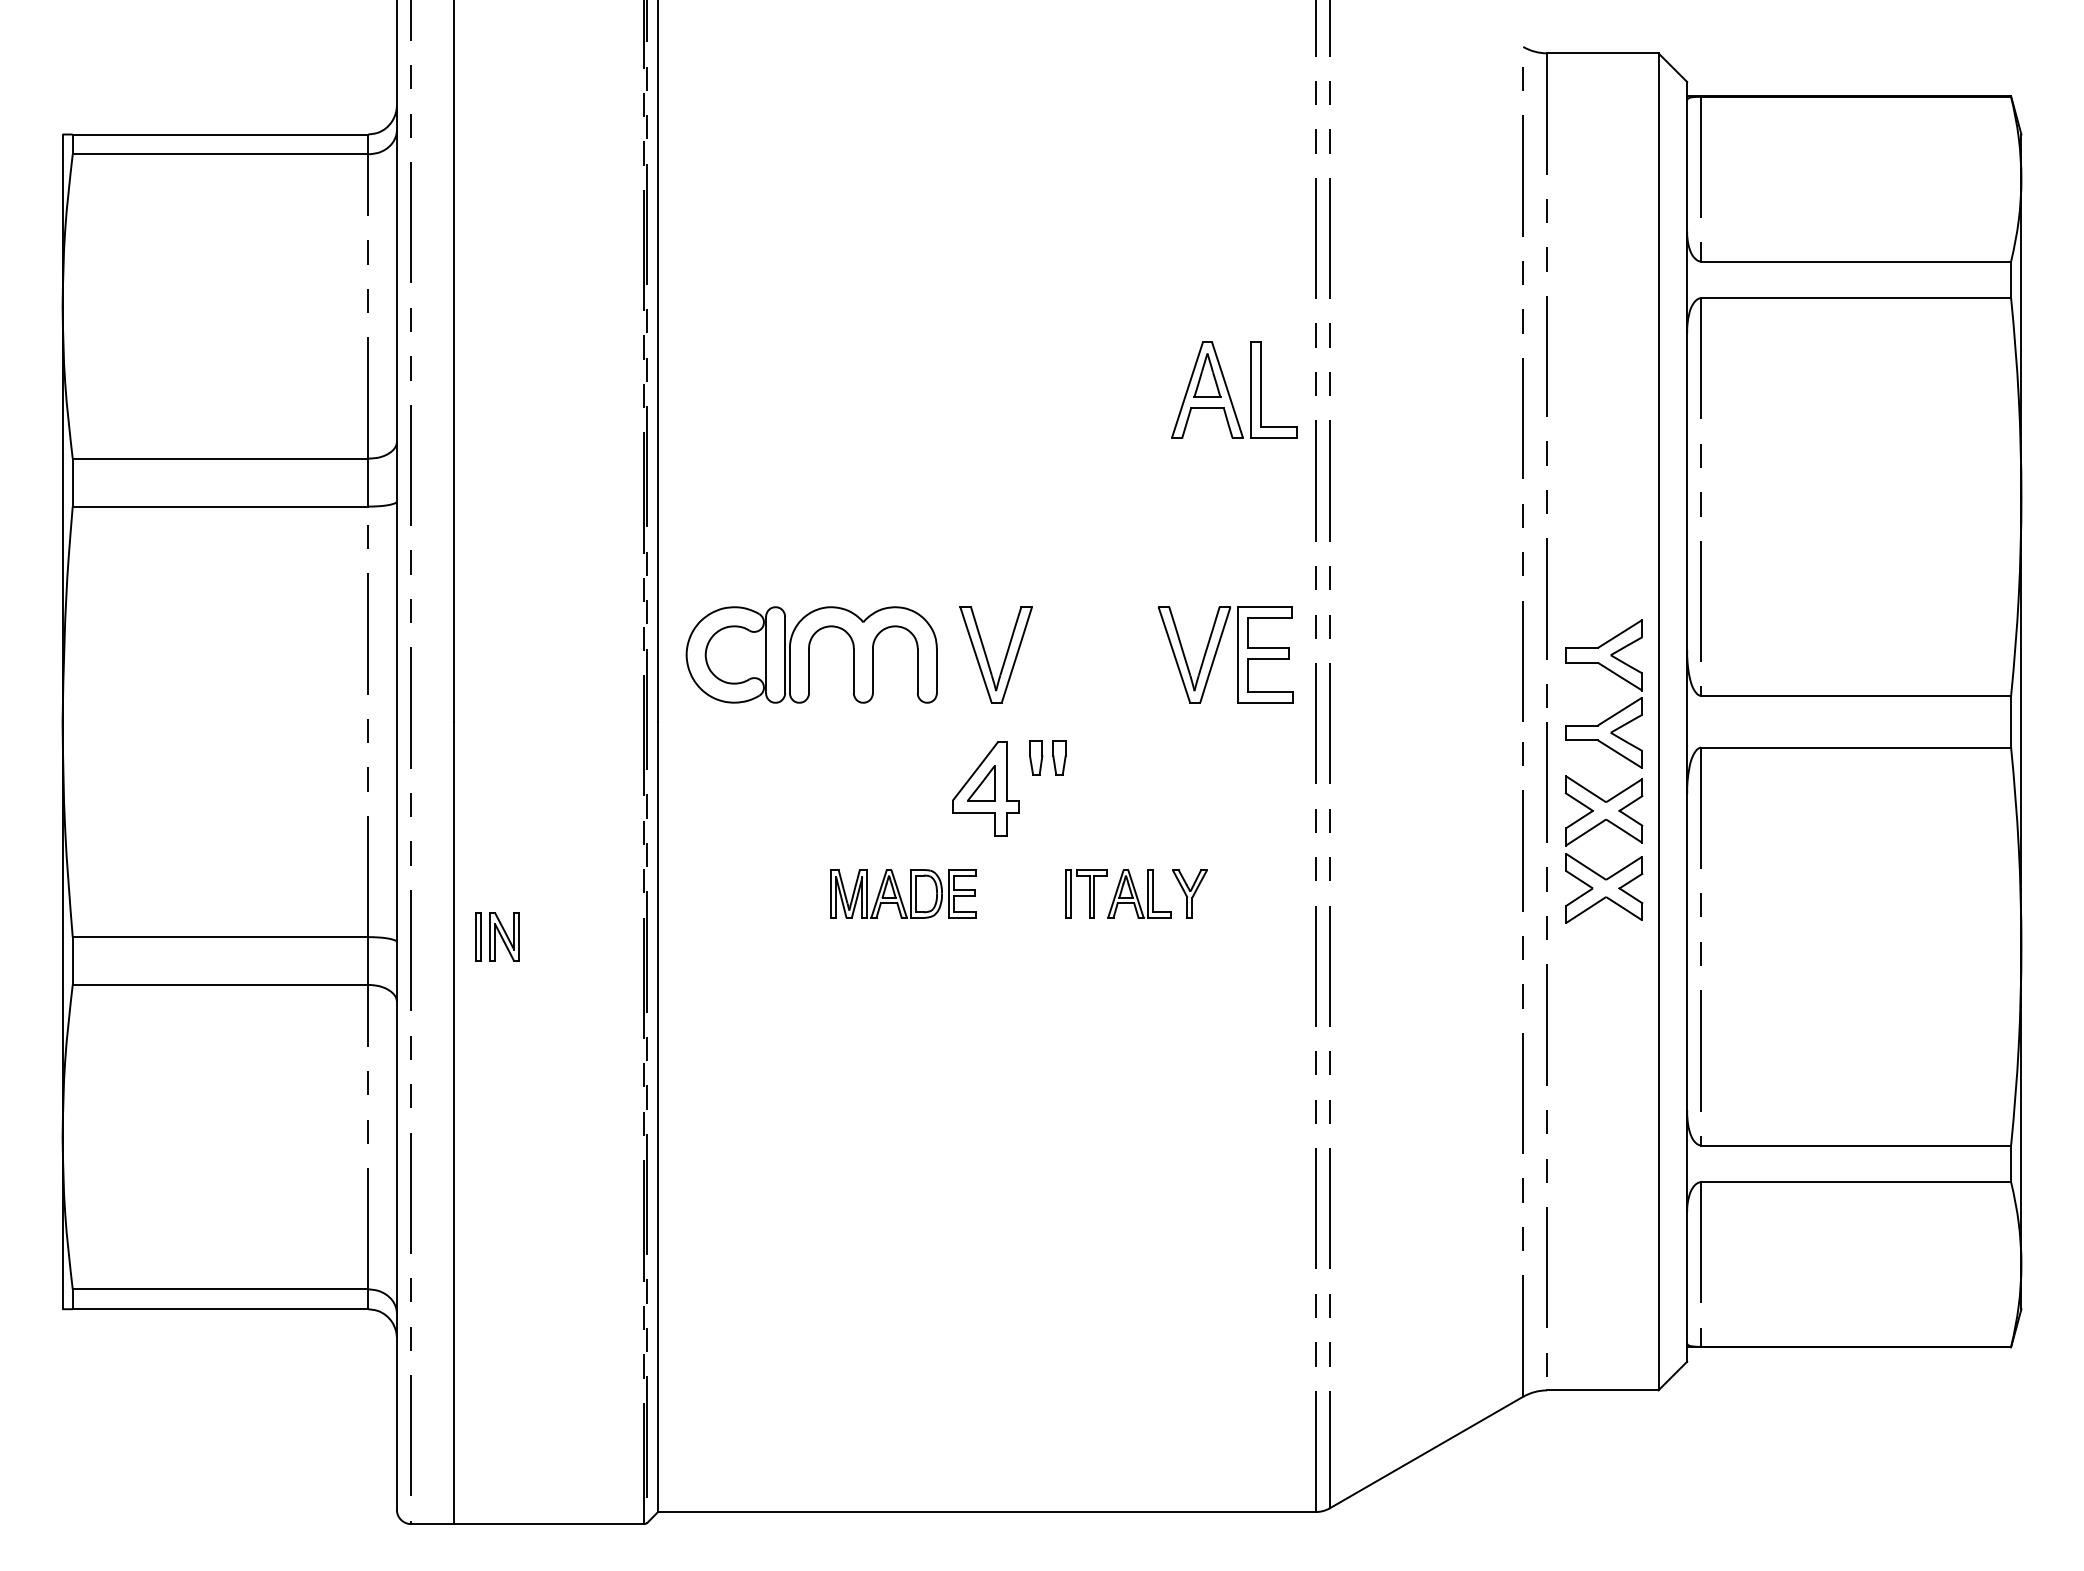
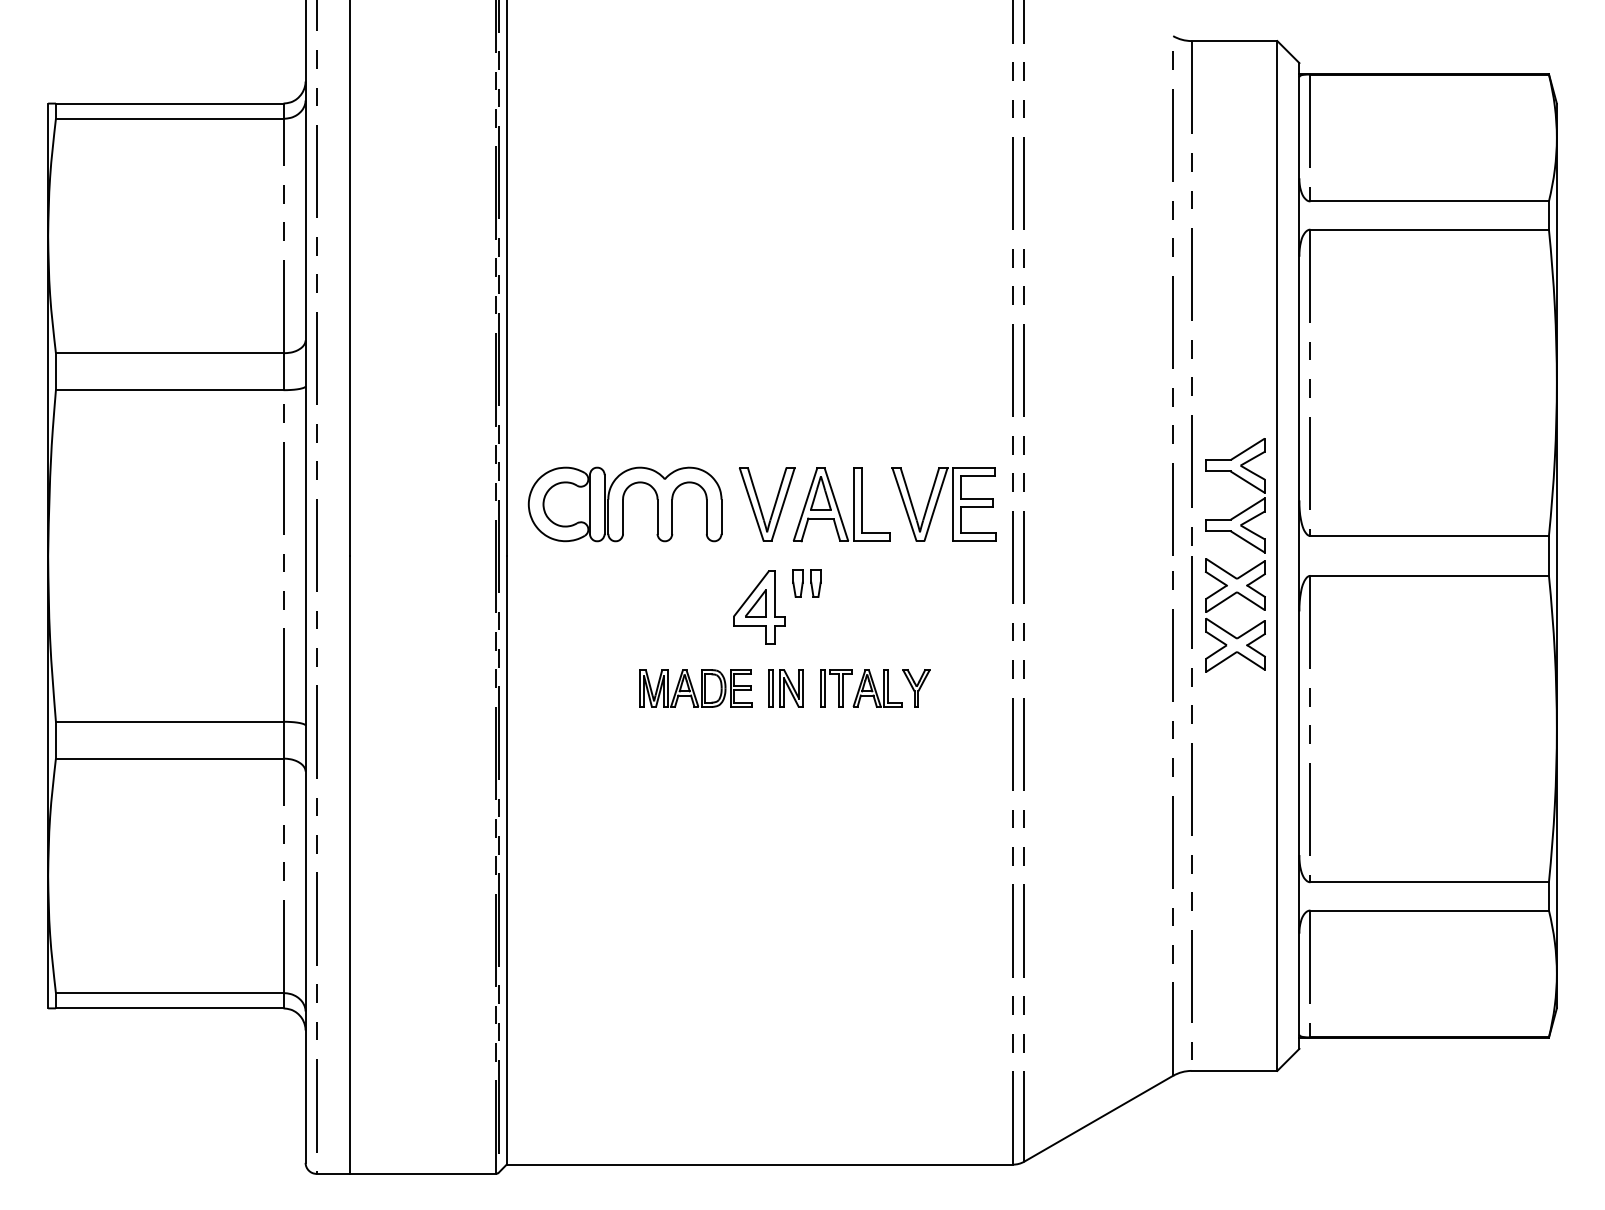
part: (1234, 390) -> (841, 504), moved
part: (1614, 752) -> (1243, 540), moved
part: (496, 936) -> (785, 688), moved

